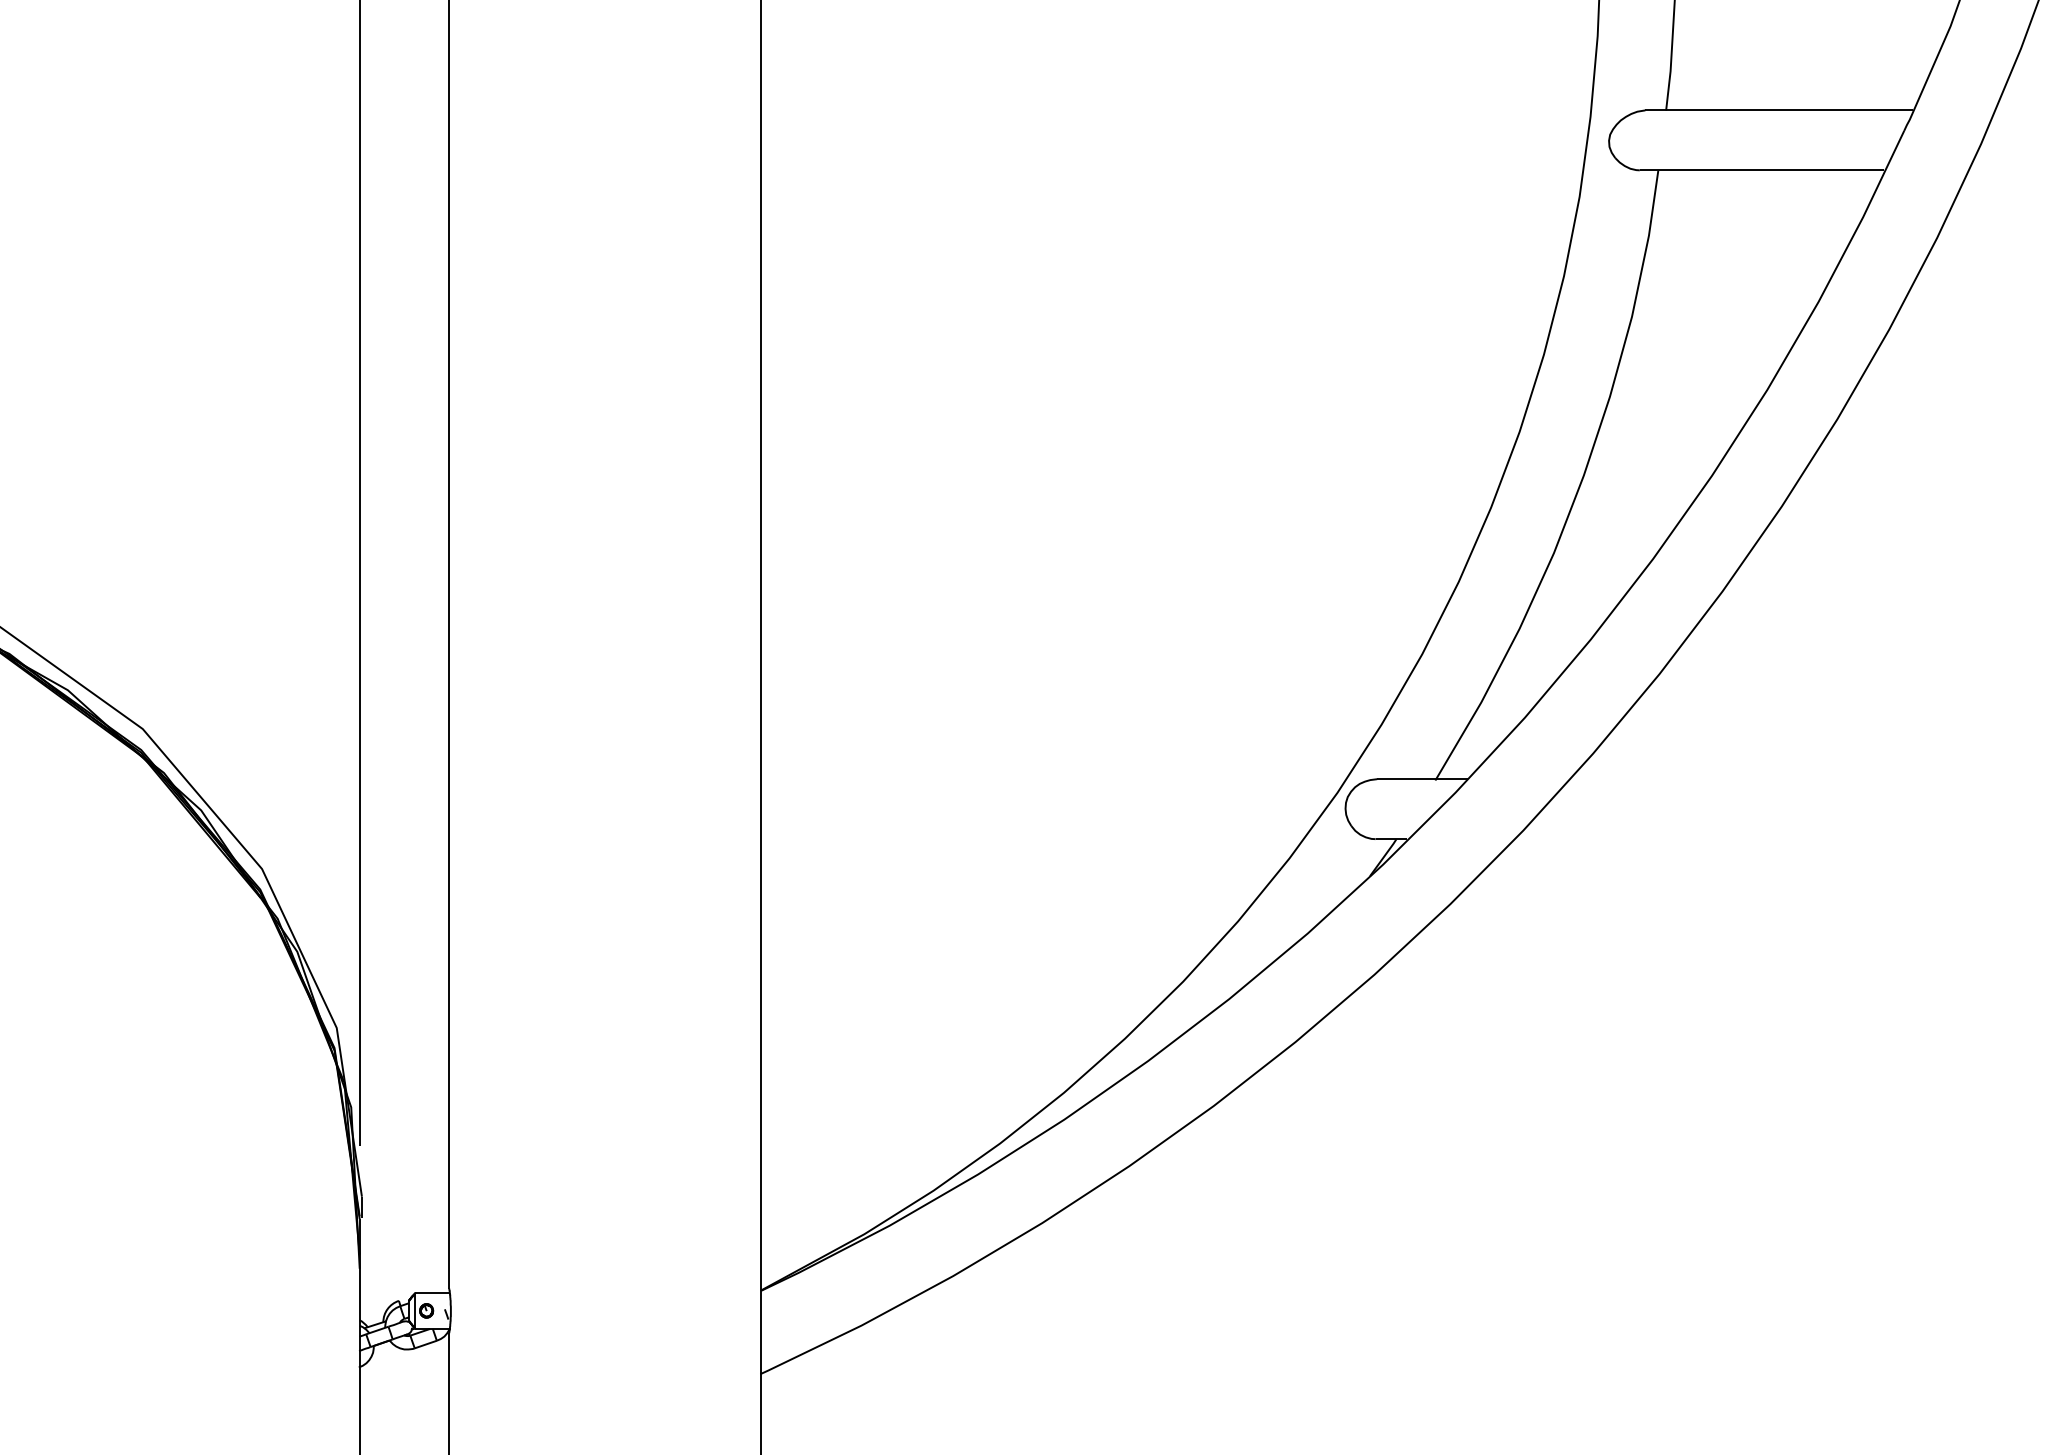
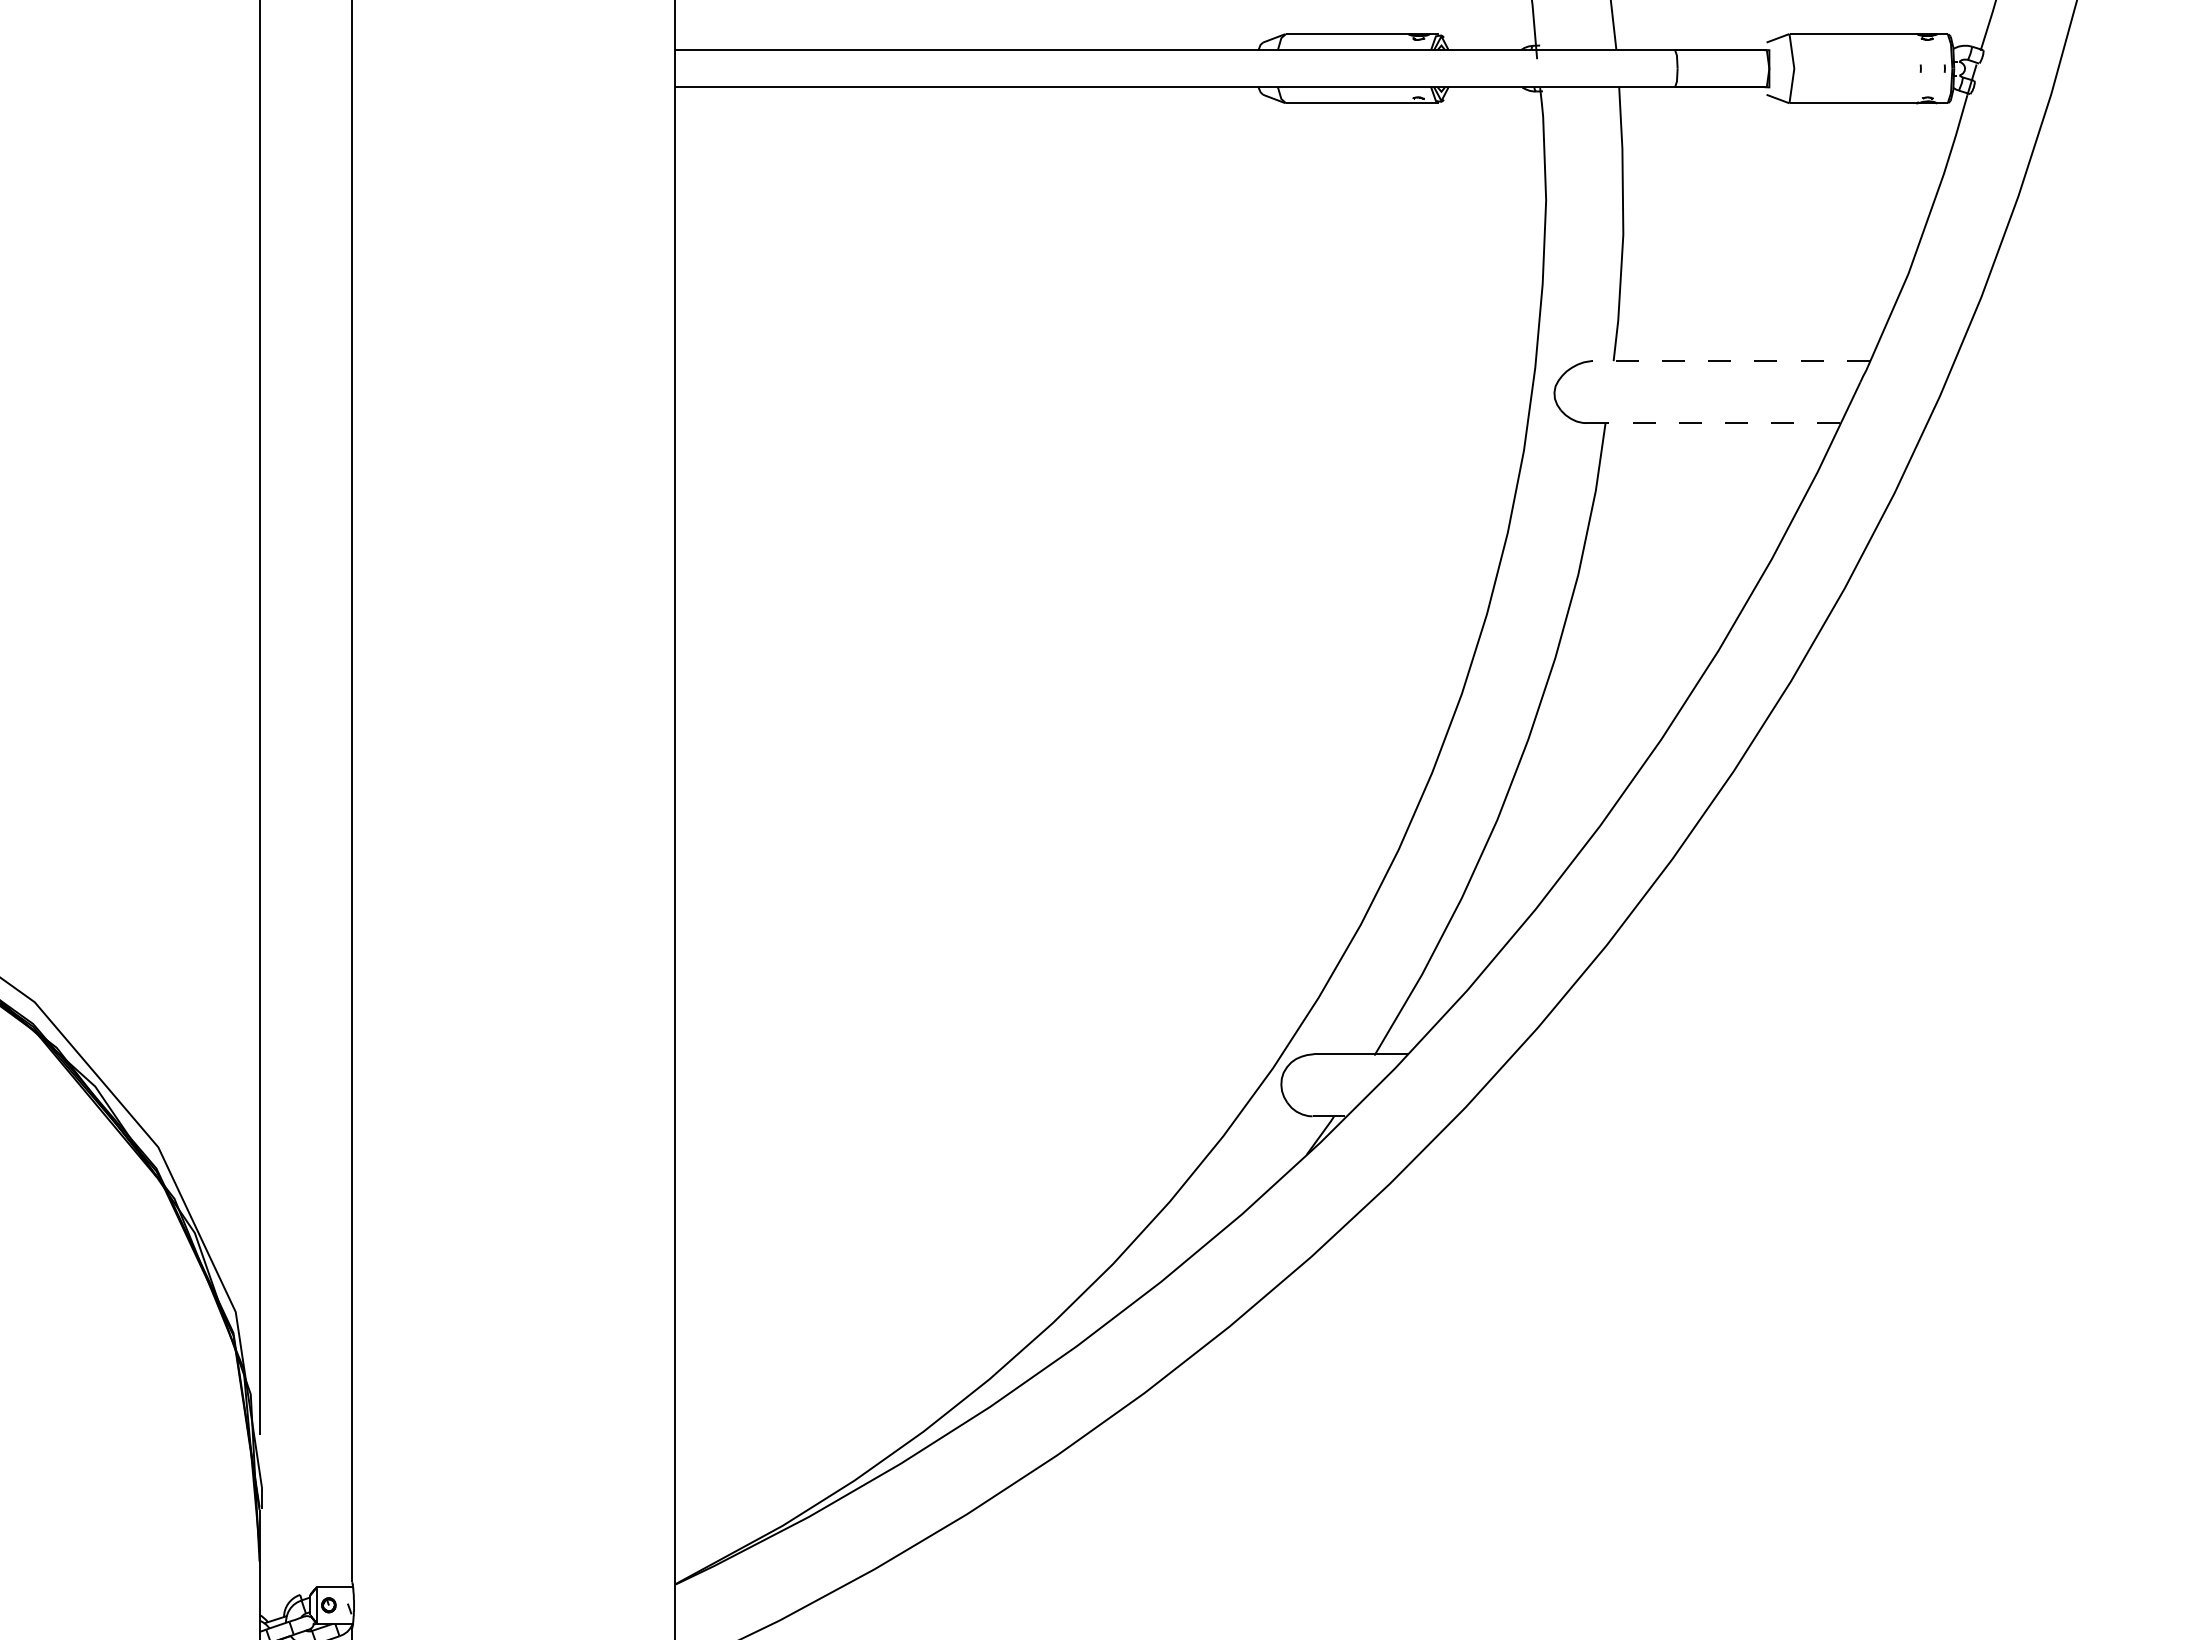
line: (1779, 109) -> (1731, 360), solid -> dashed
line: (1762, 170) -> (1713, 423), solid -> dashed

